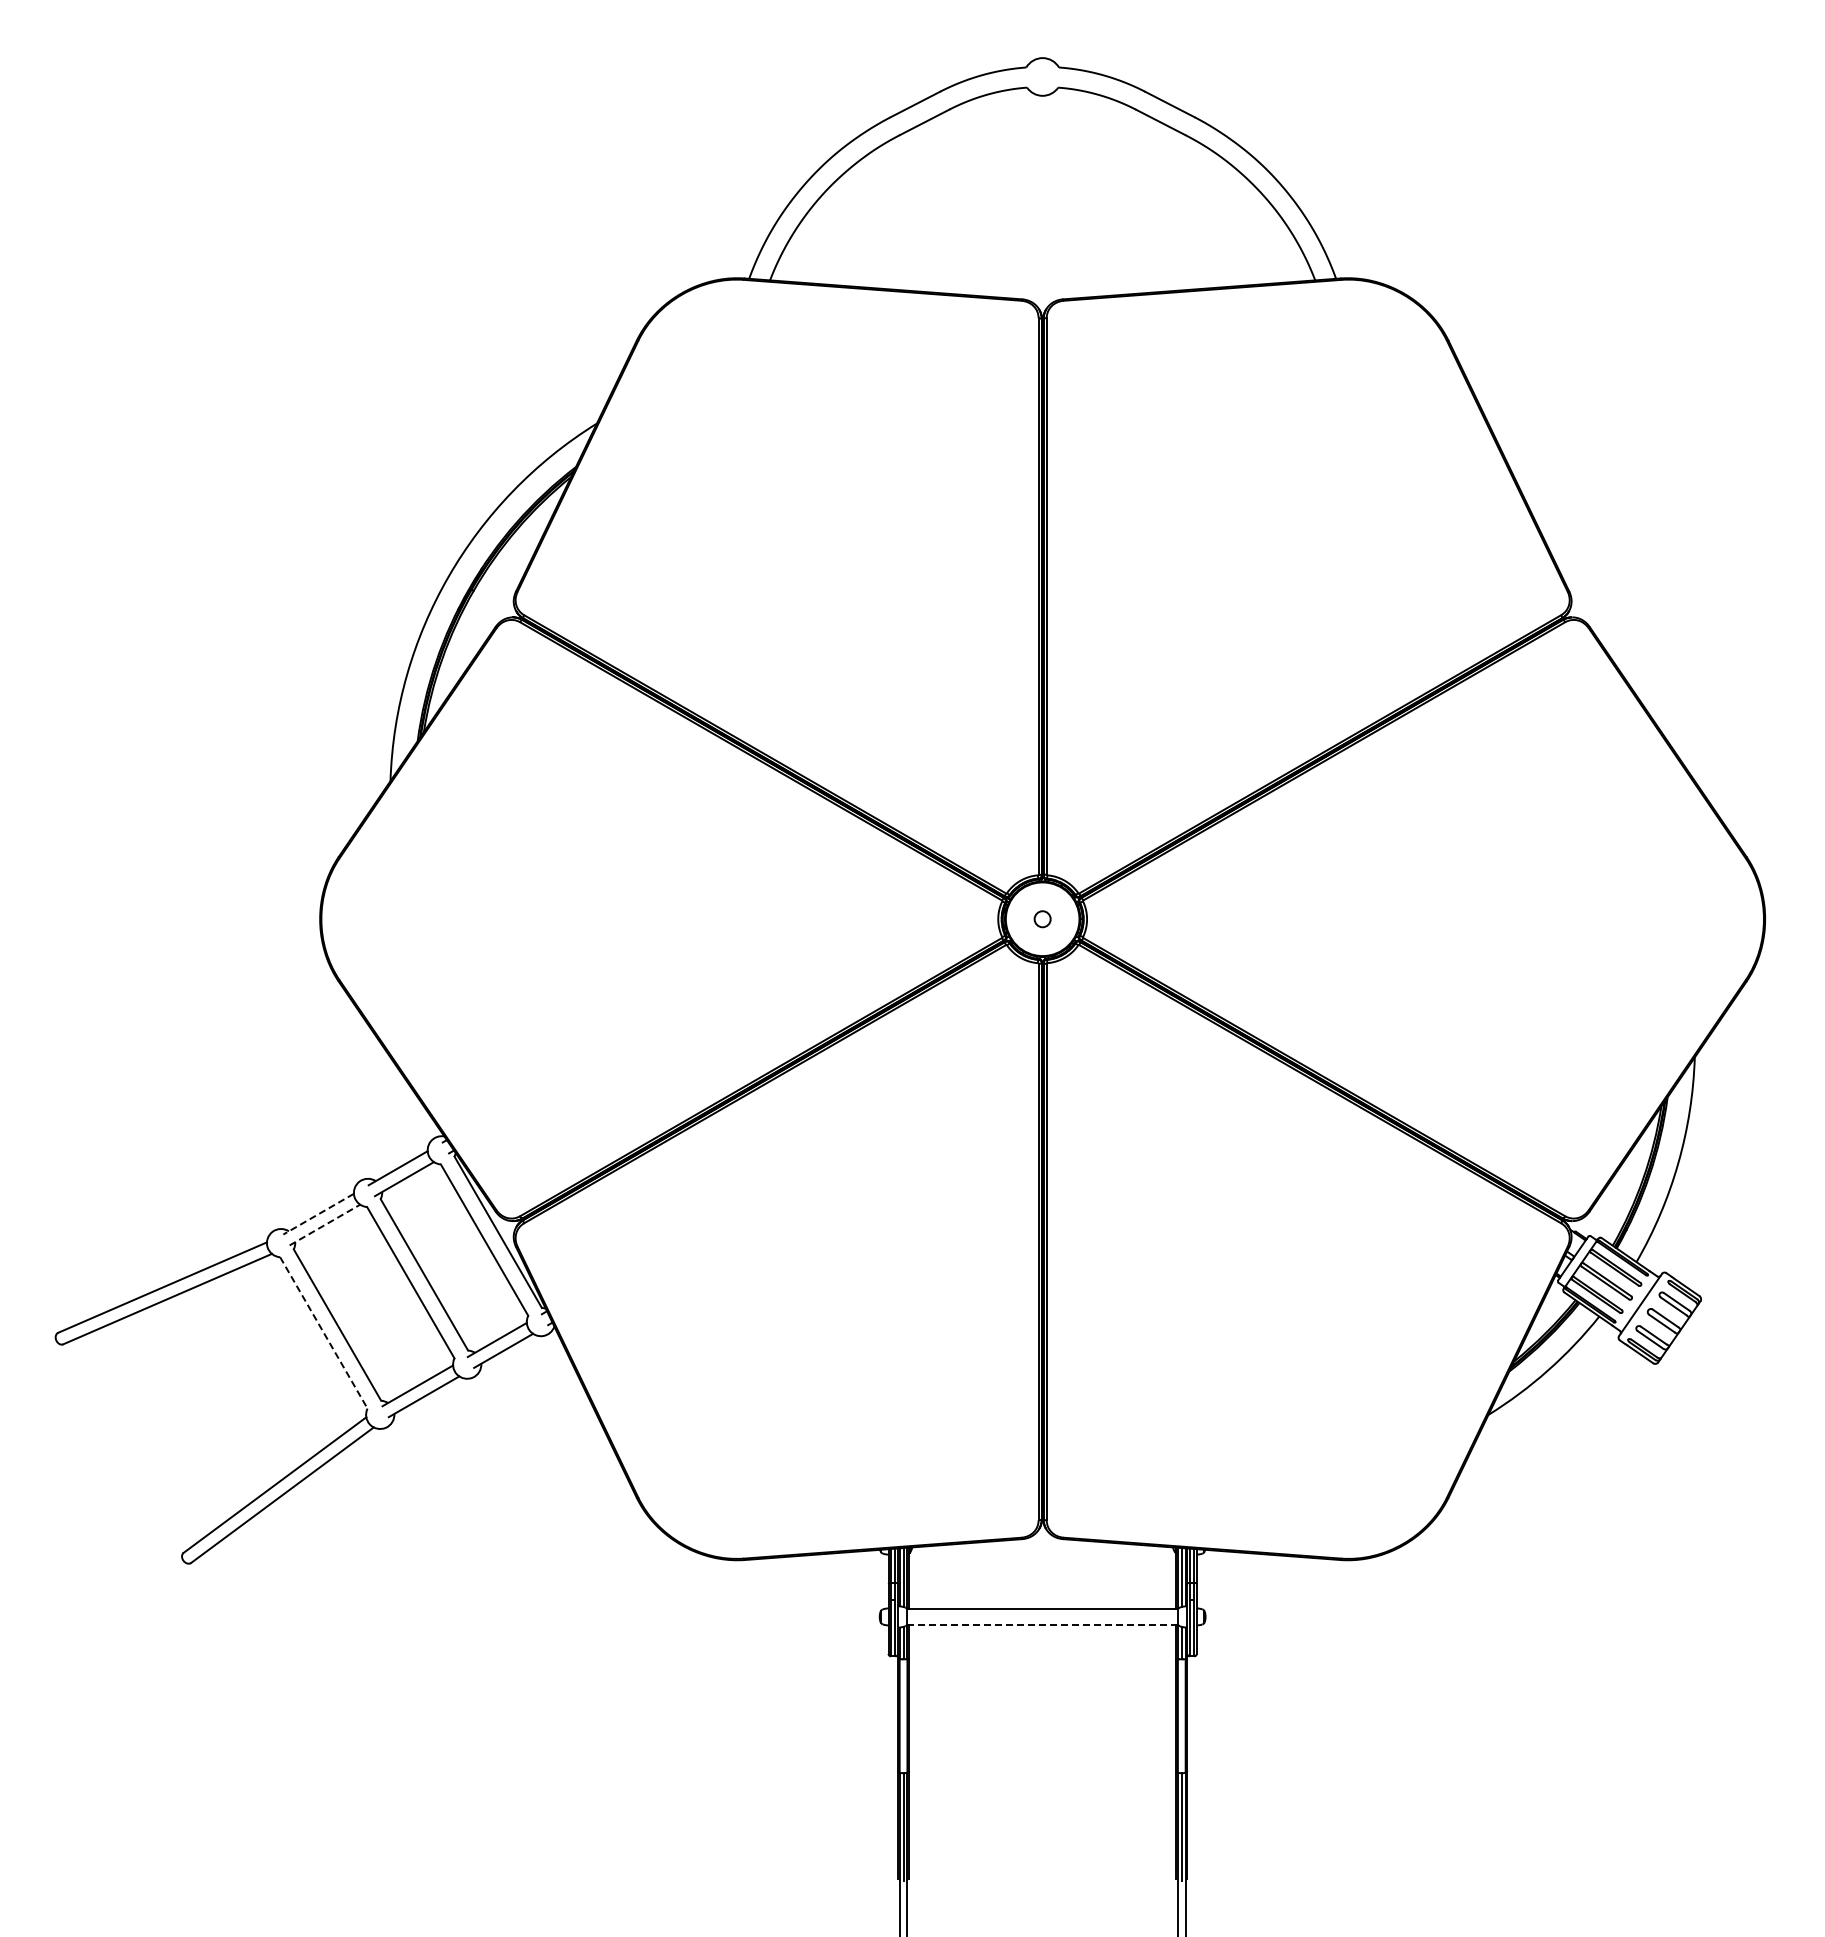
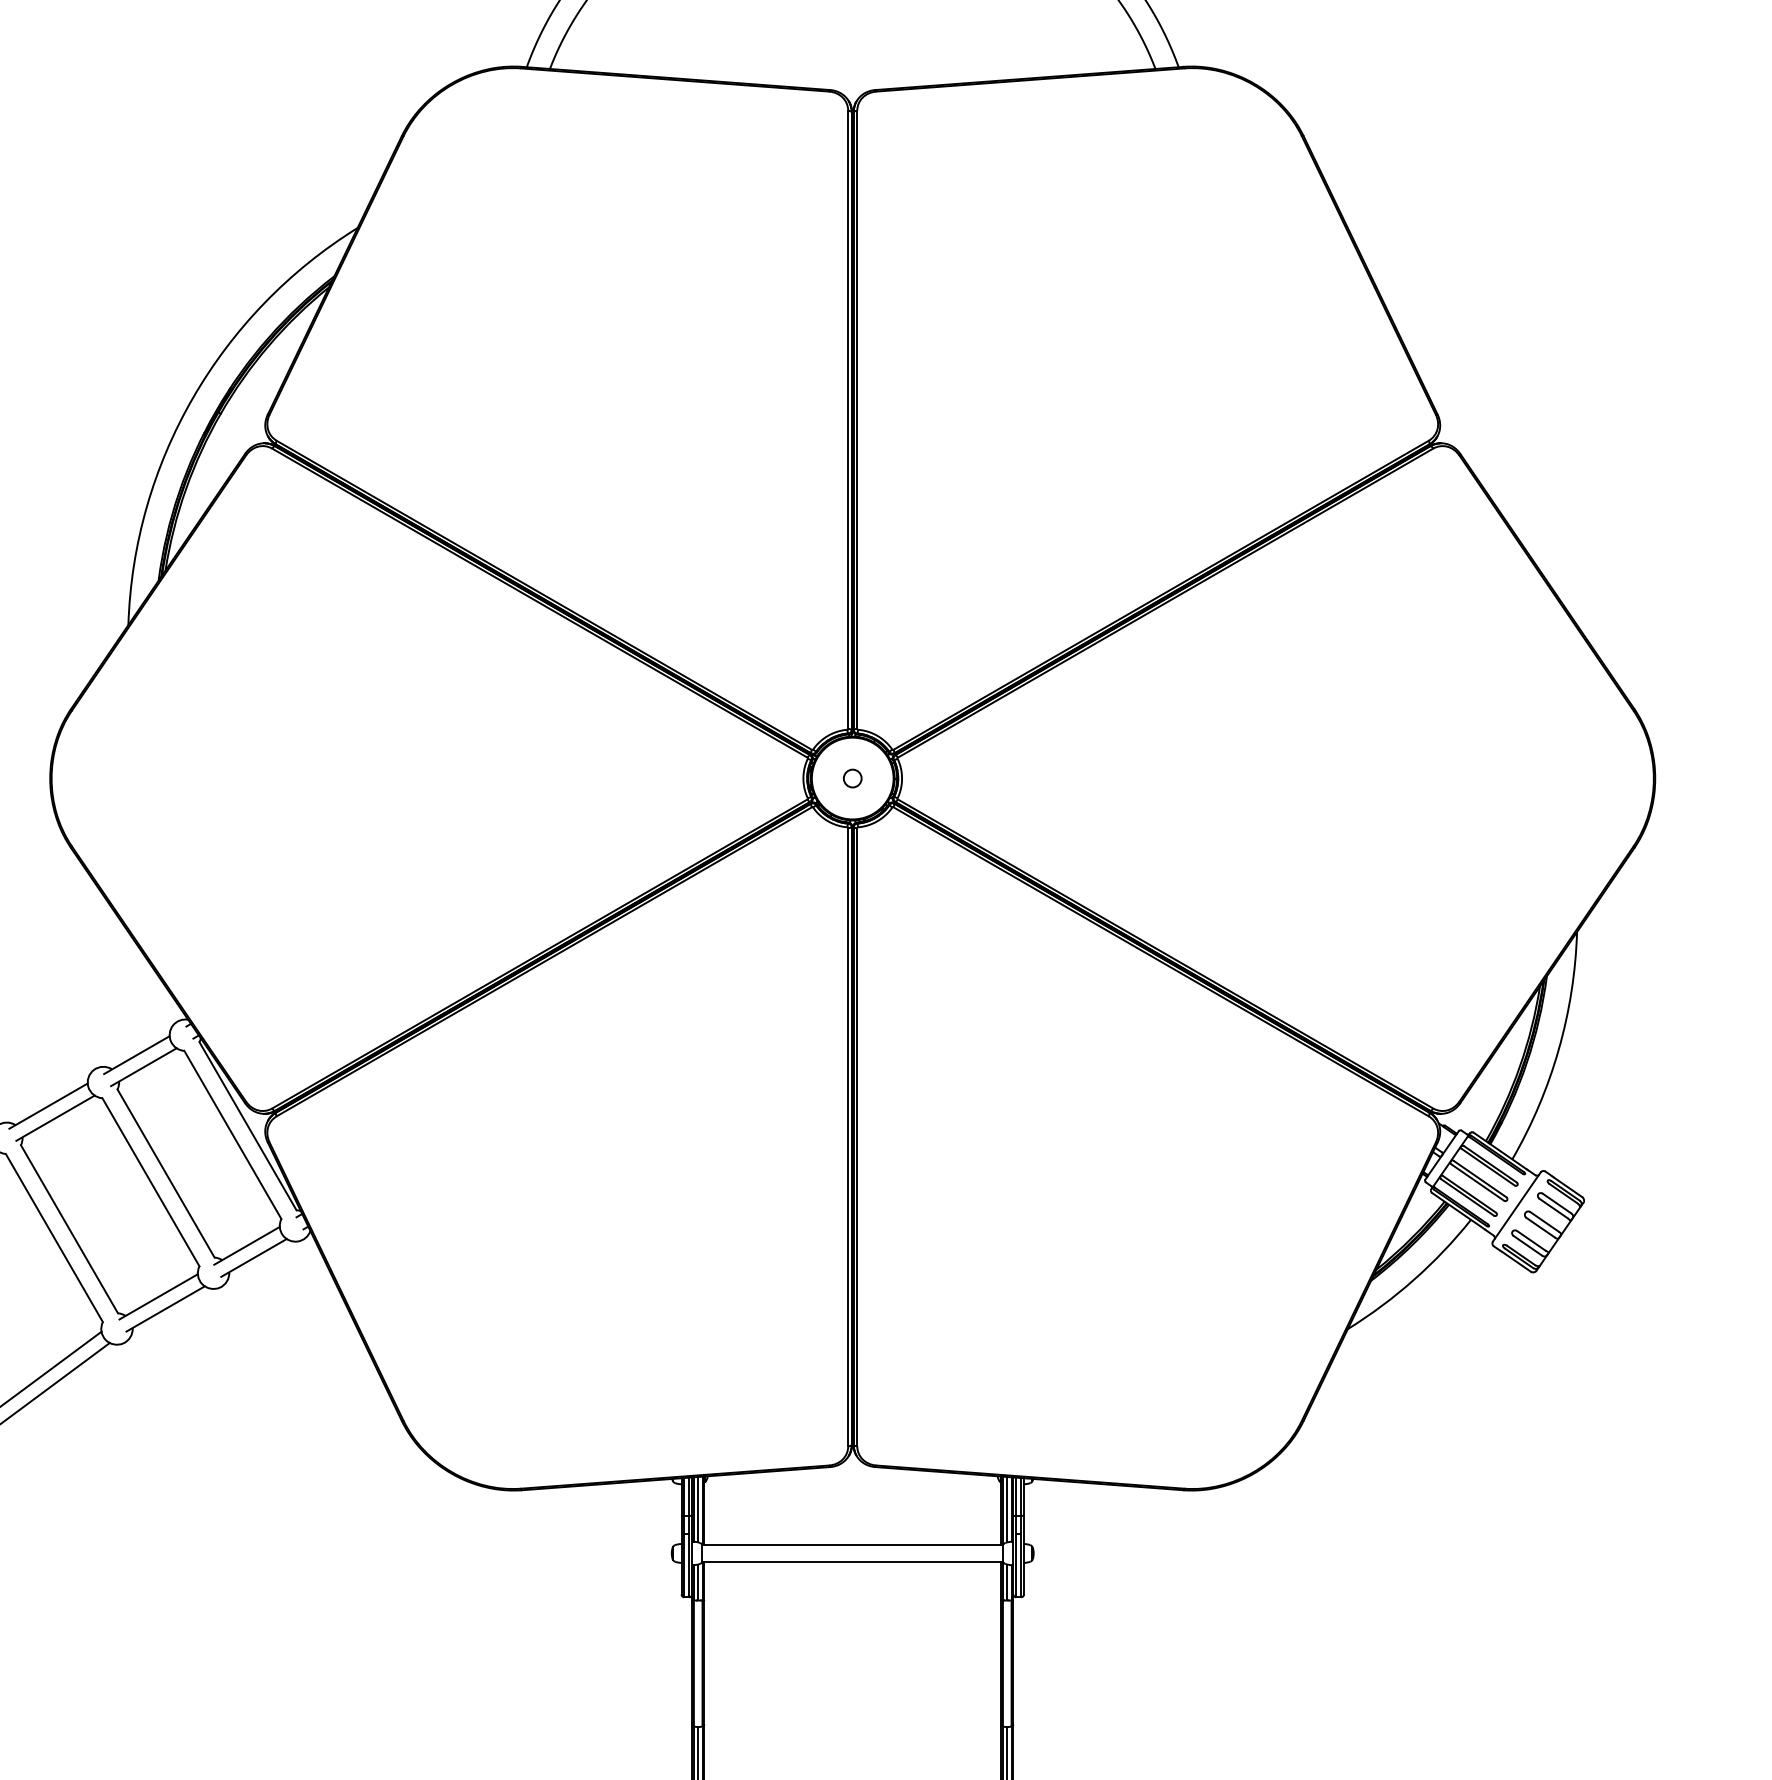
line: (318, 1214) -> (48, 1106), dashed -> solid
line: (324, 1225) -> (55, 1118), dashed -> solid
line: (324, 1333) -> (55, 1238), dashed -> solid
line: (1042, 1624) -> (852, 1561), dashed -> solid

